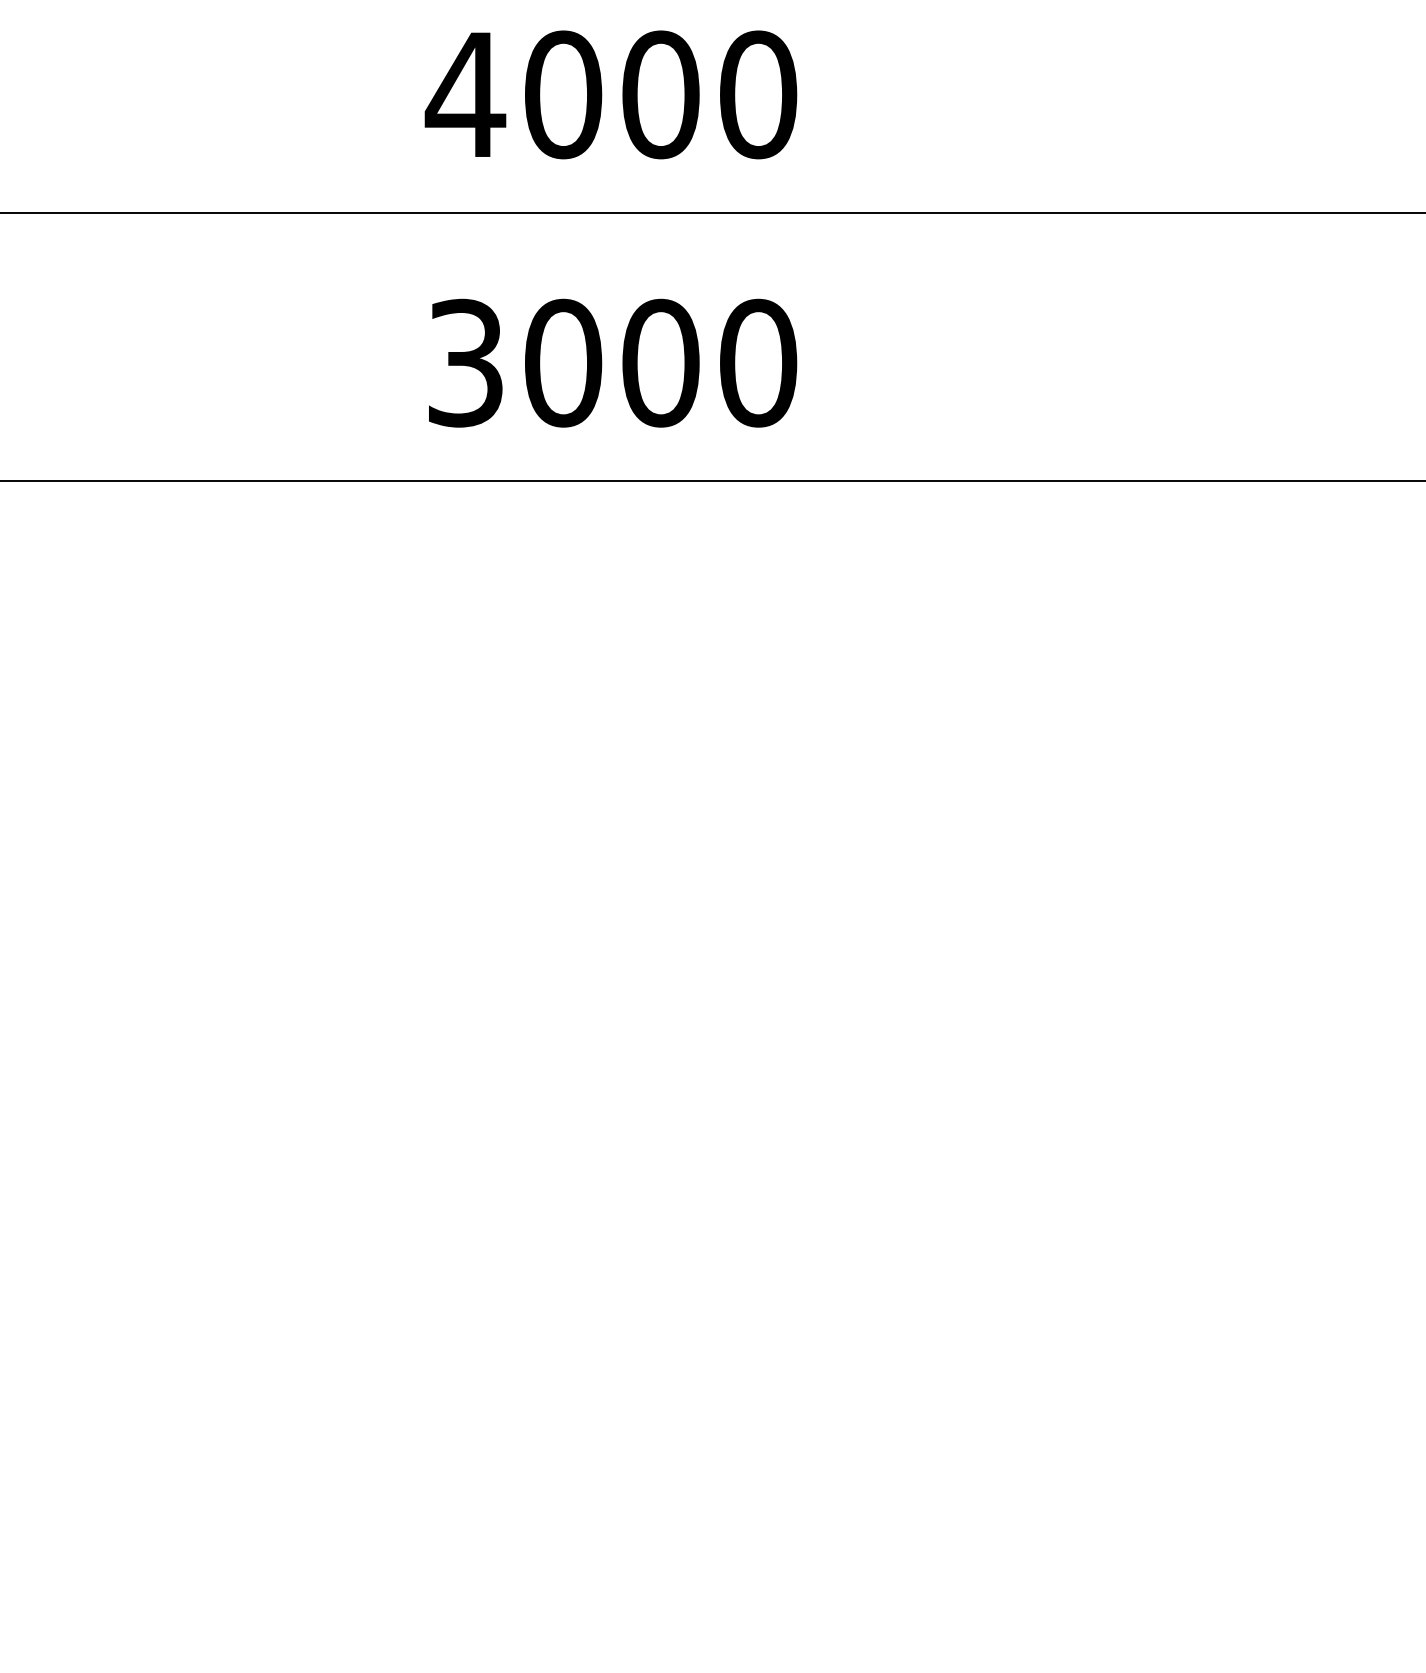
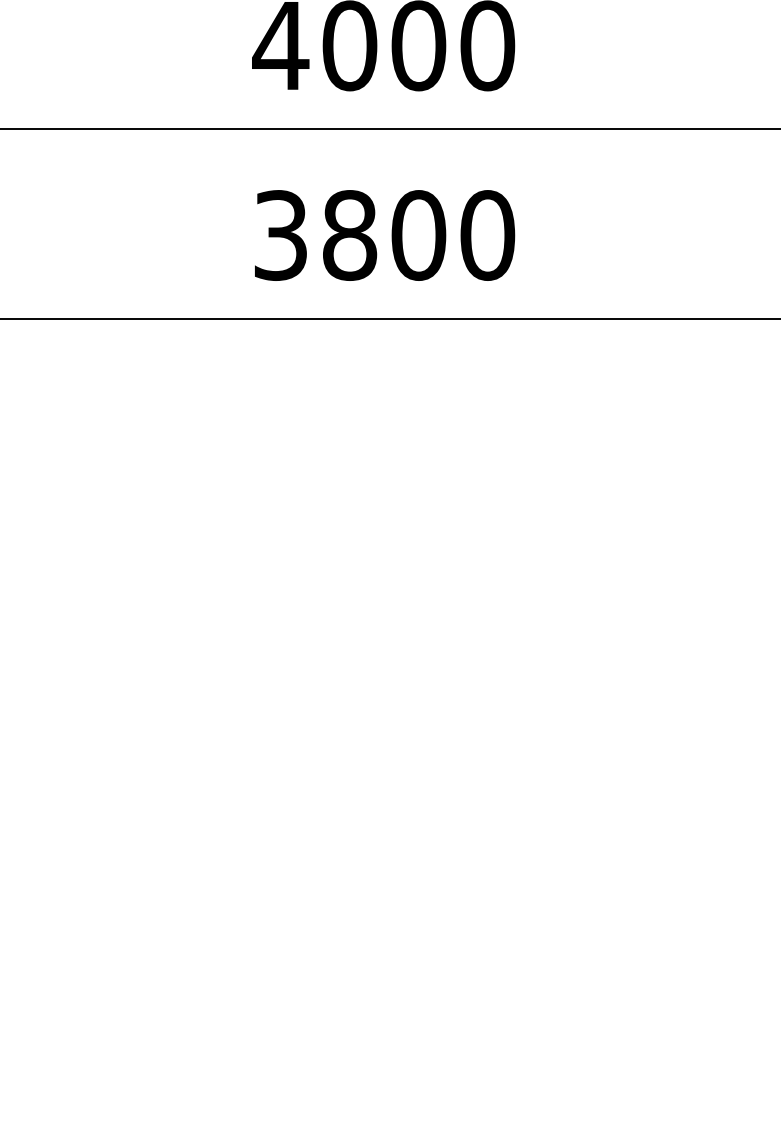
text: (563, 363) -> (349, 235), 3000 -> 3800

